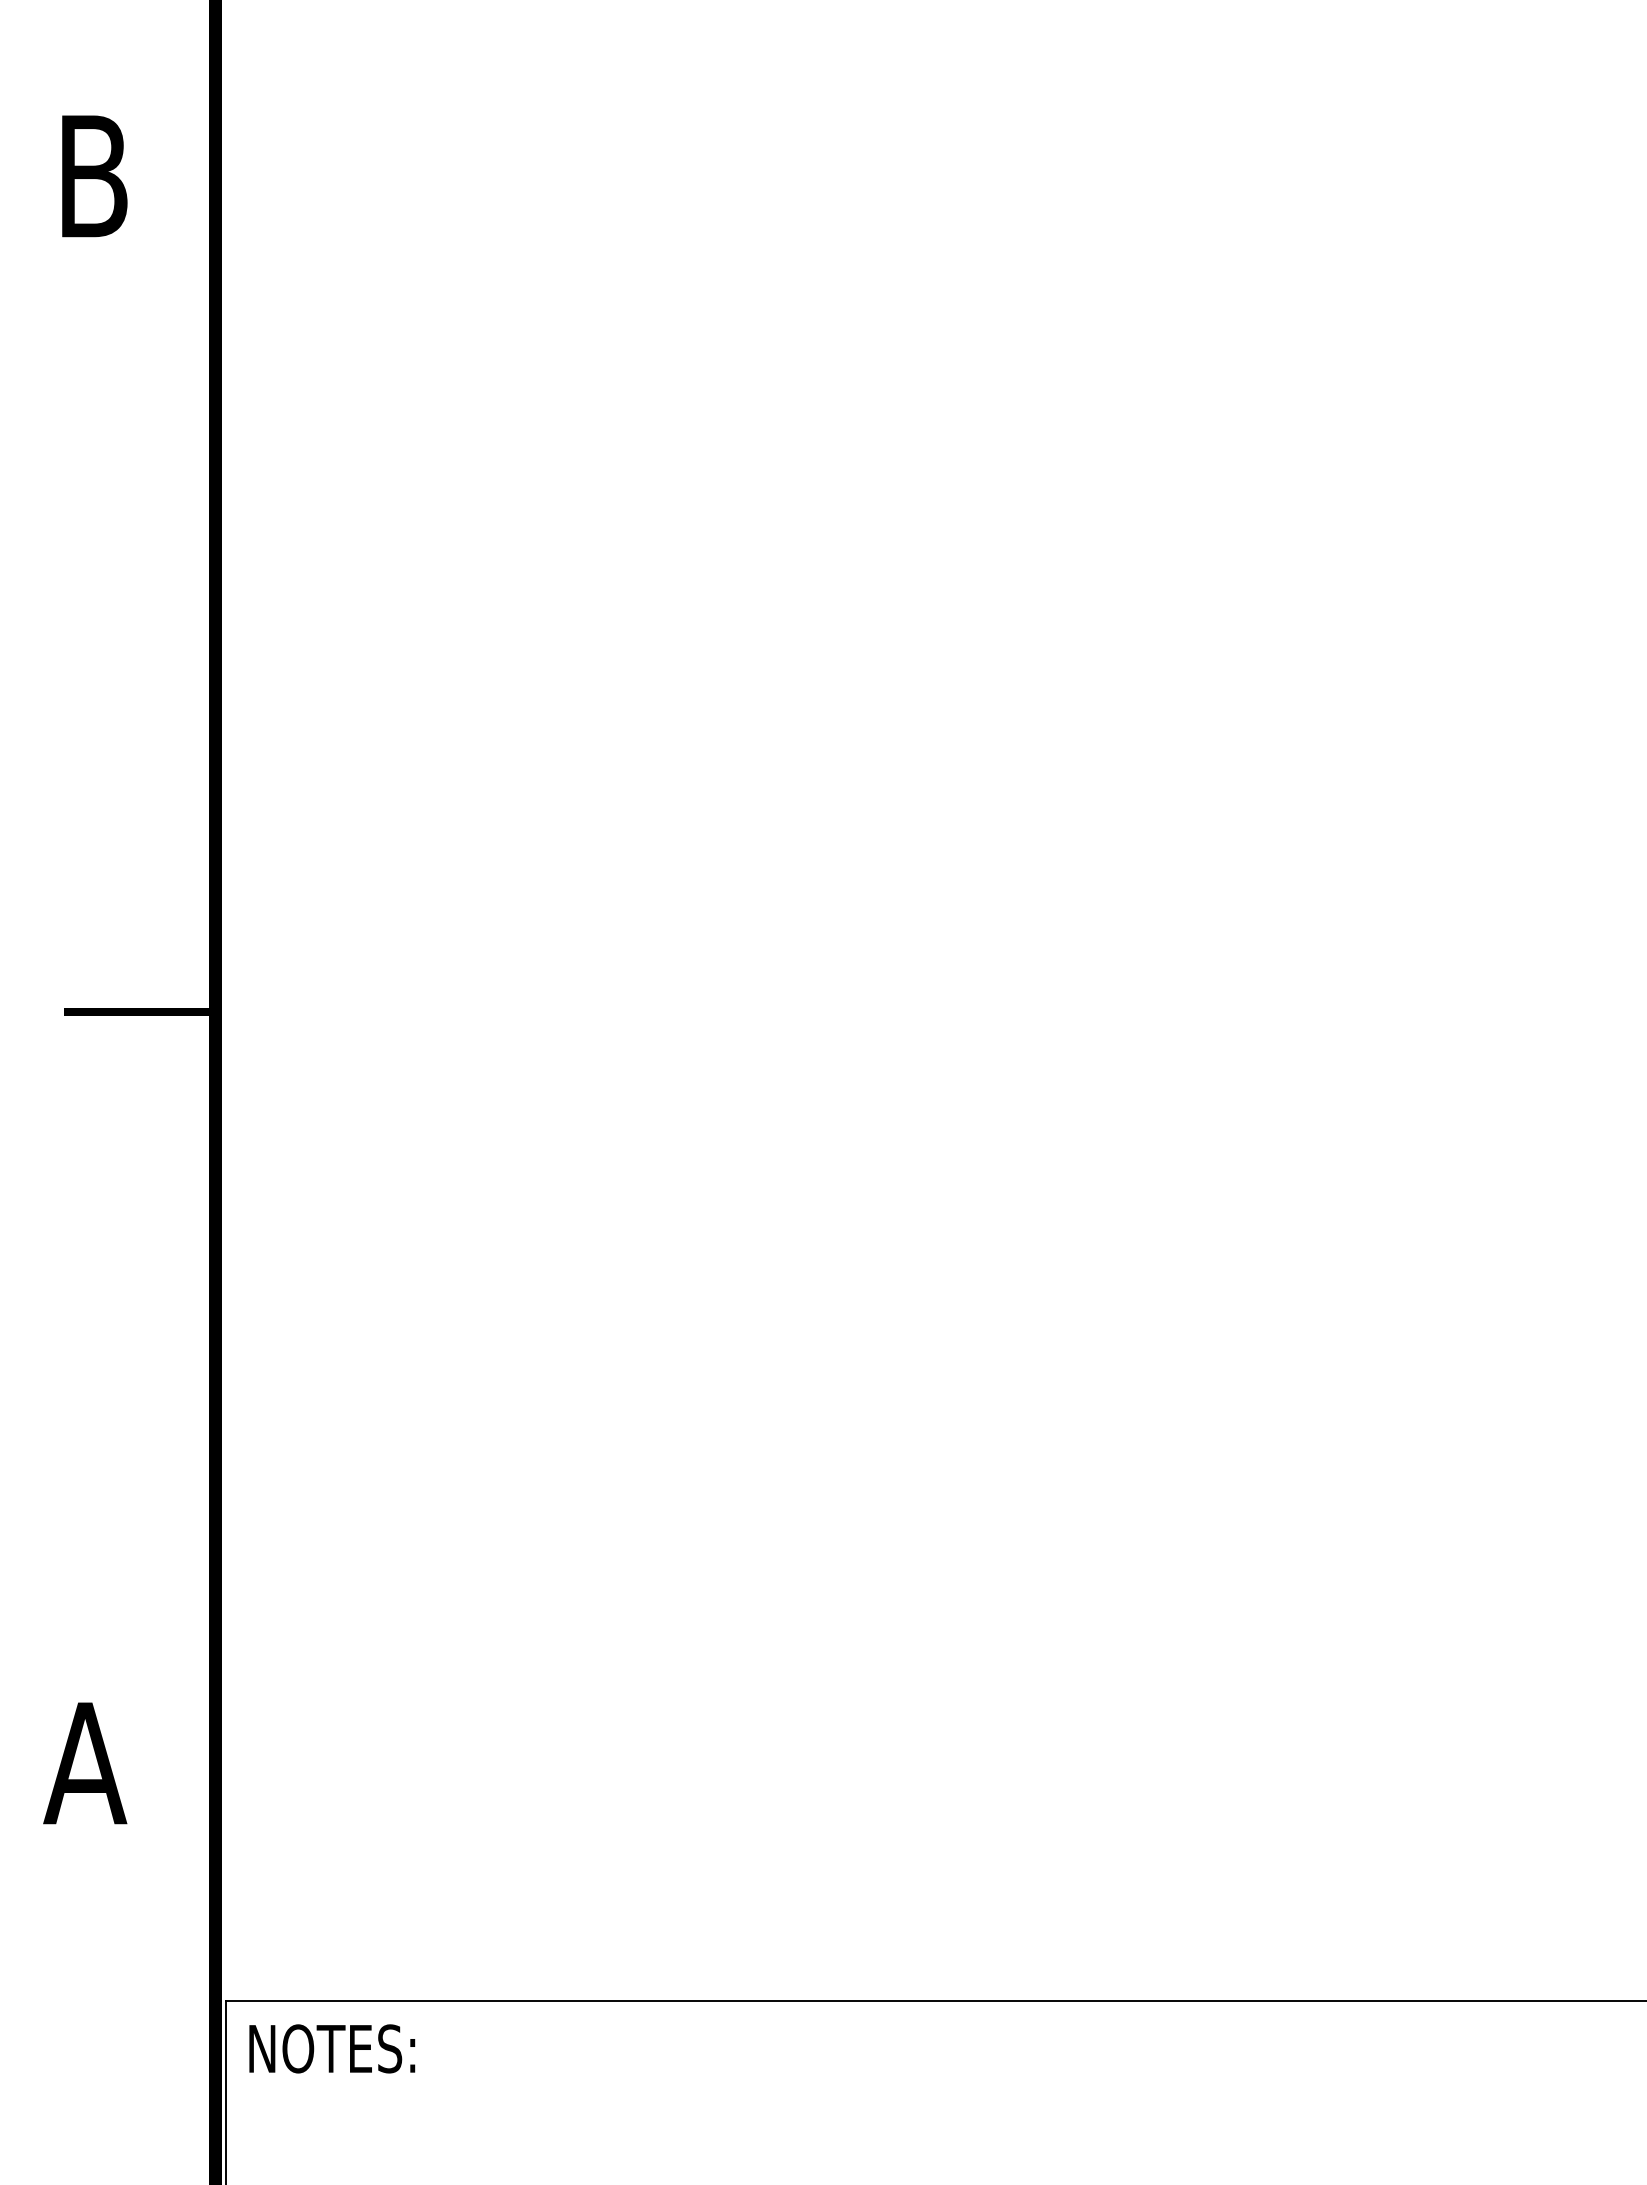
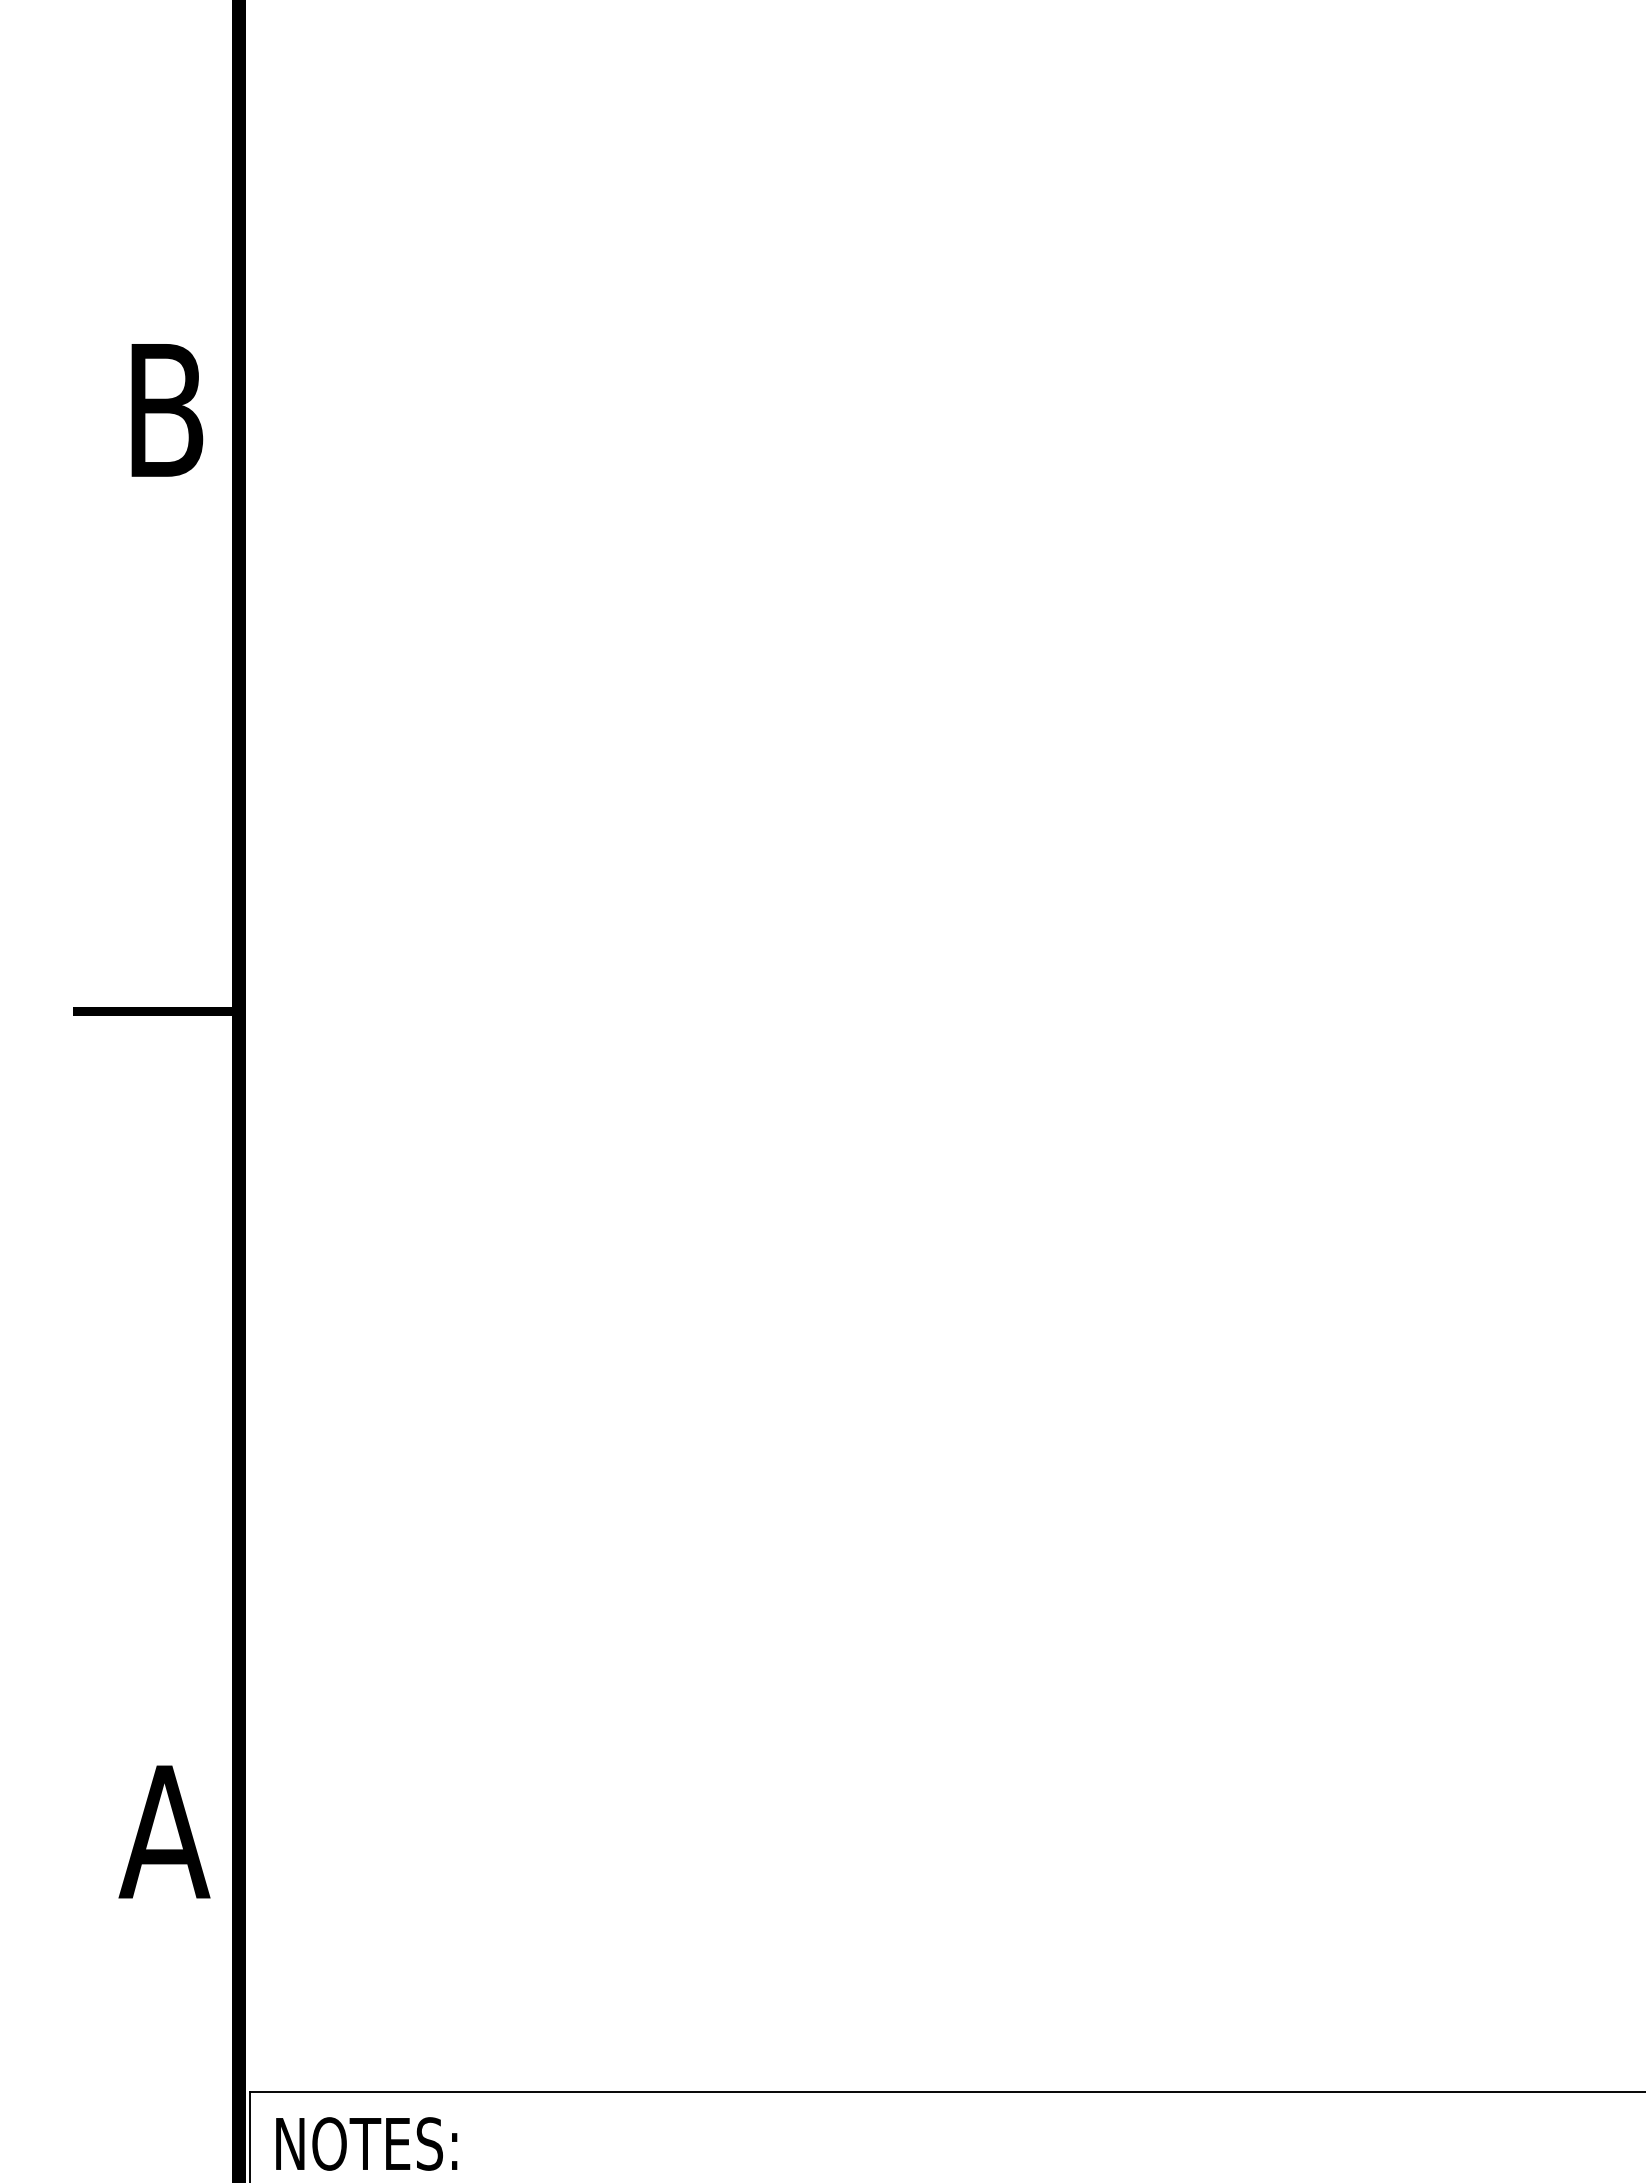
text: (94, 176) -> (166, 410), moved
text: (85, 1763) -> (164, 1832), moved

